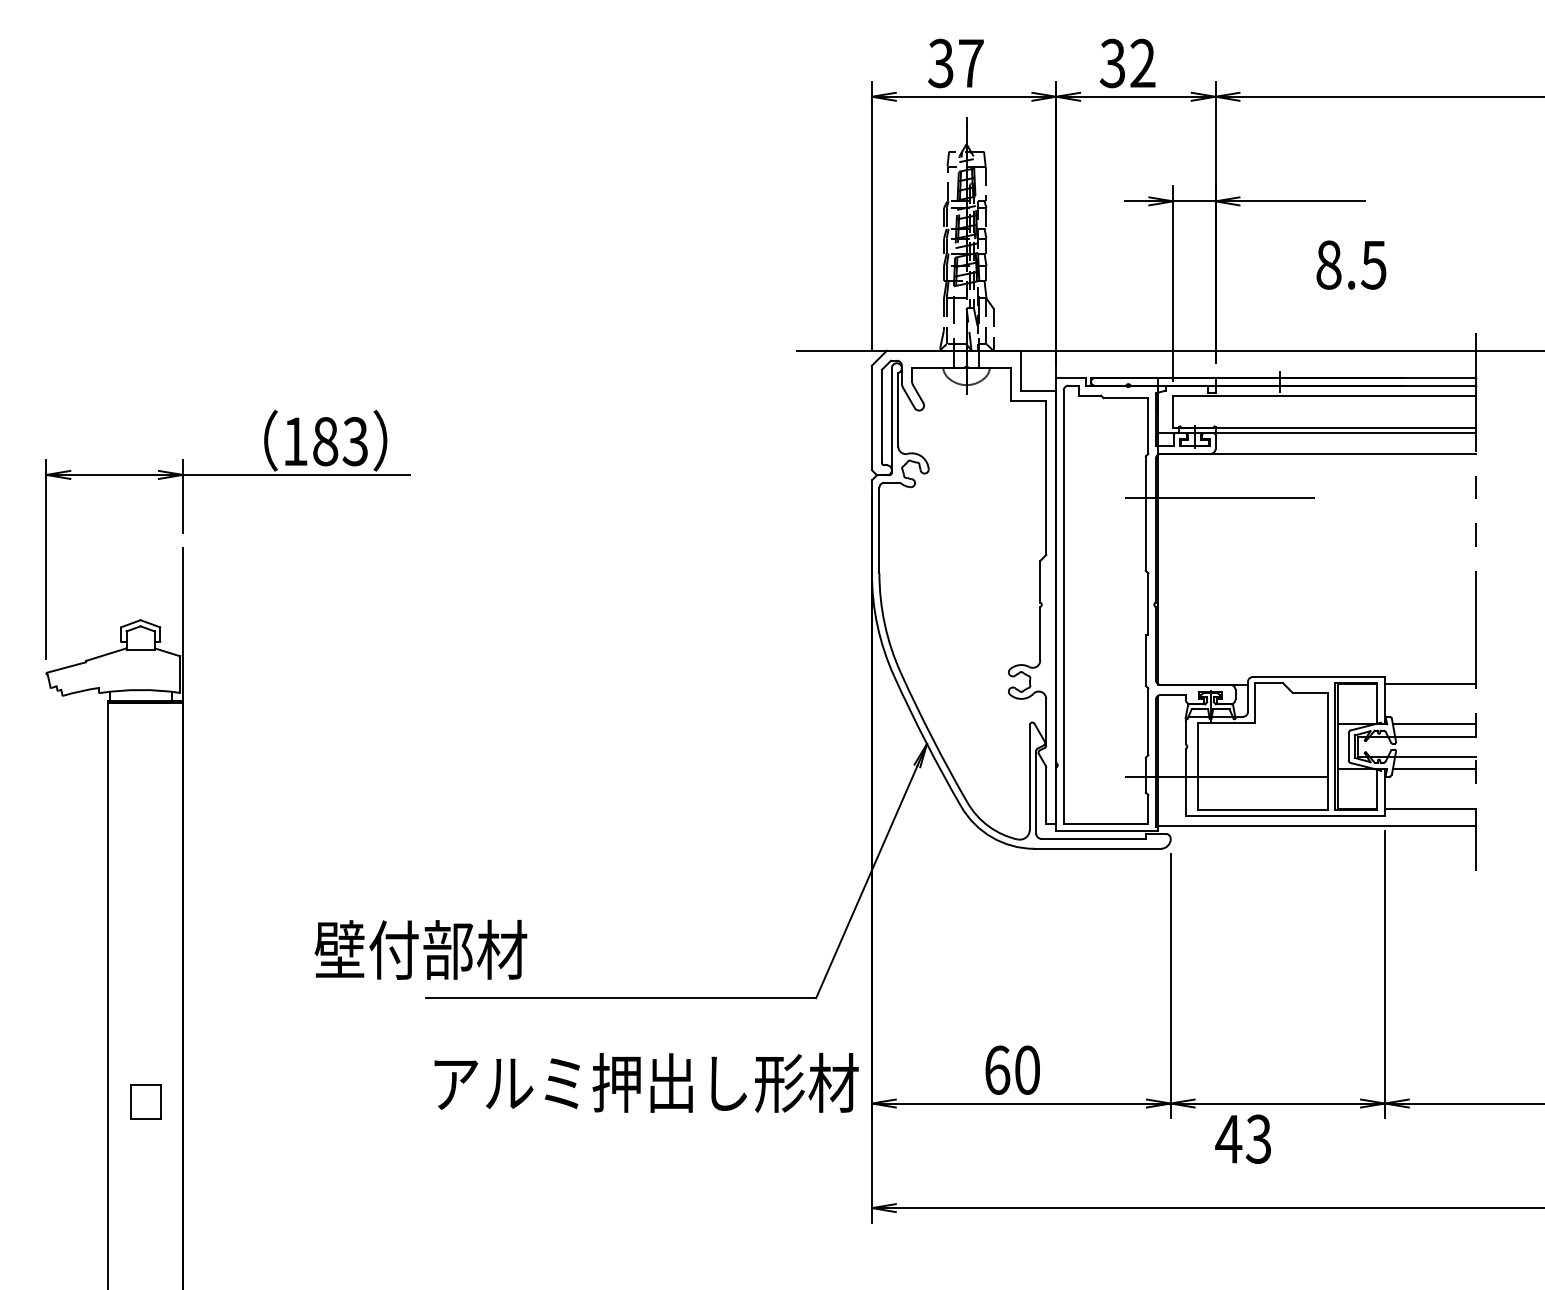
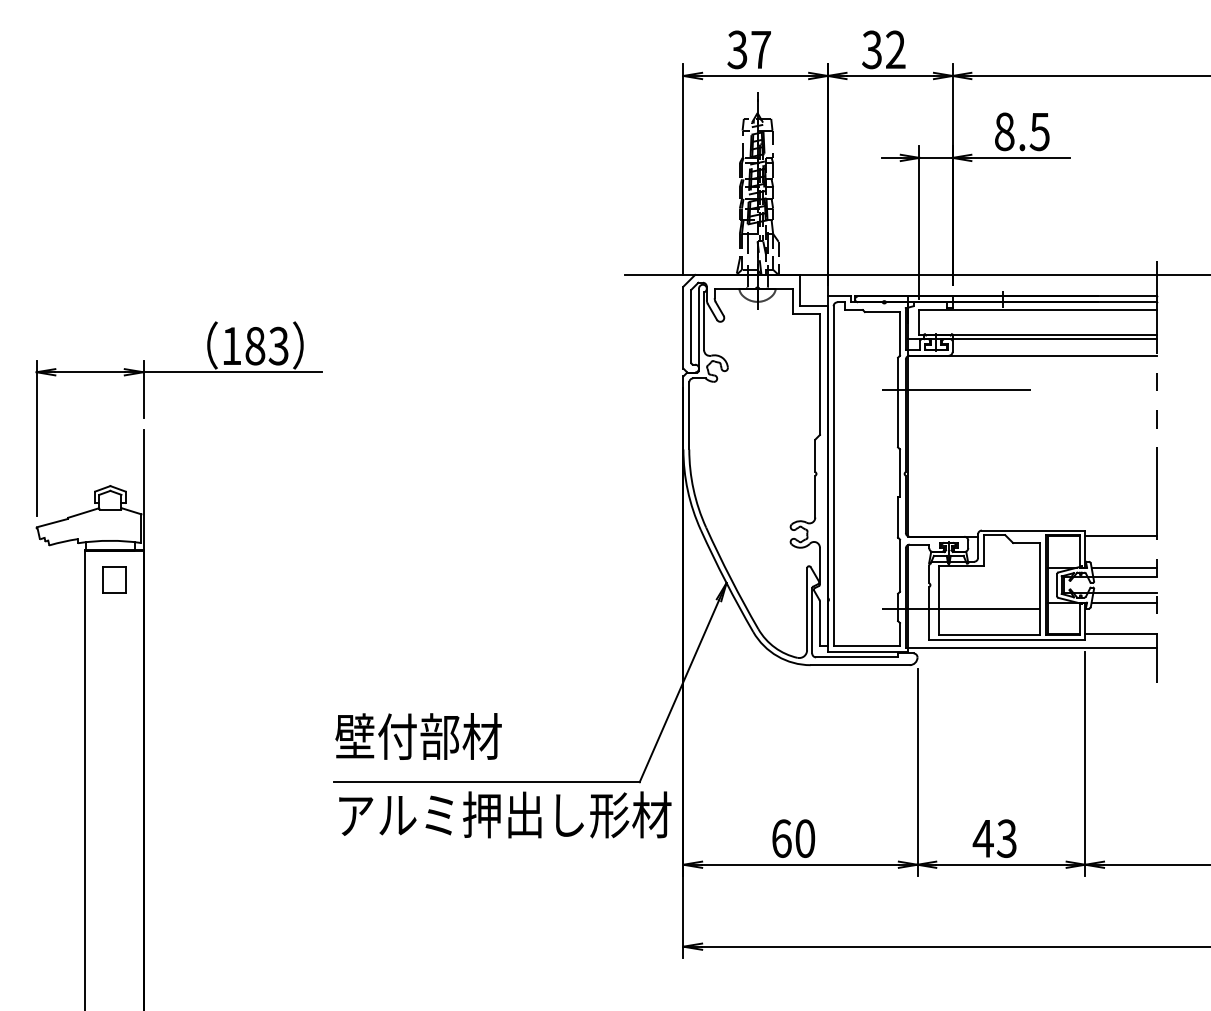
text: (1351, 264) -> (1022, 131), moved
text: (420, 949) -> (418, 736), moved
text: (646, 1082) -> (505, 814), moved
part: (145, 1101) -> (114, 579), moved
text: (1242, 1138) -> (994, 838), moved

